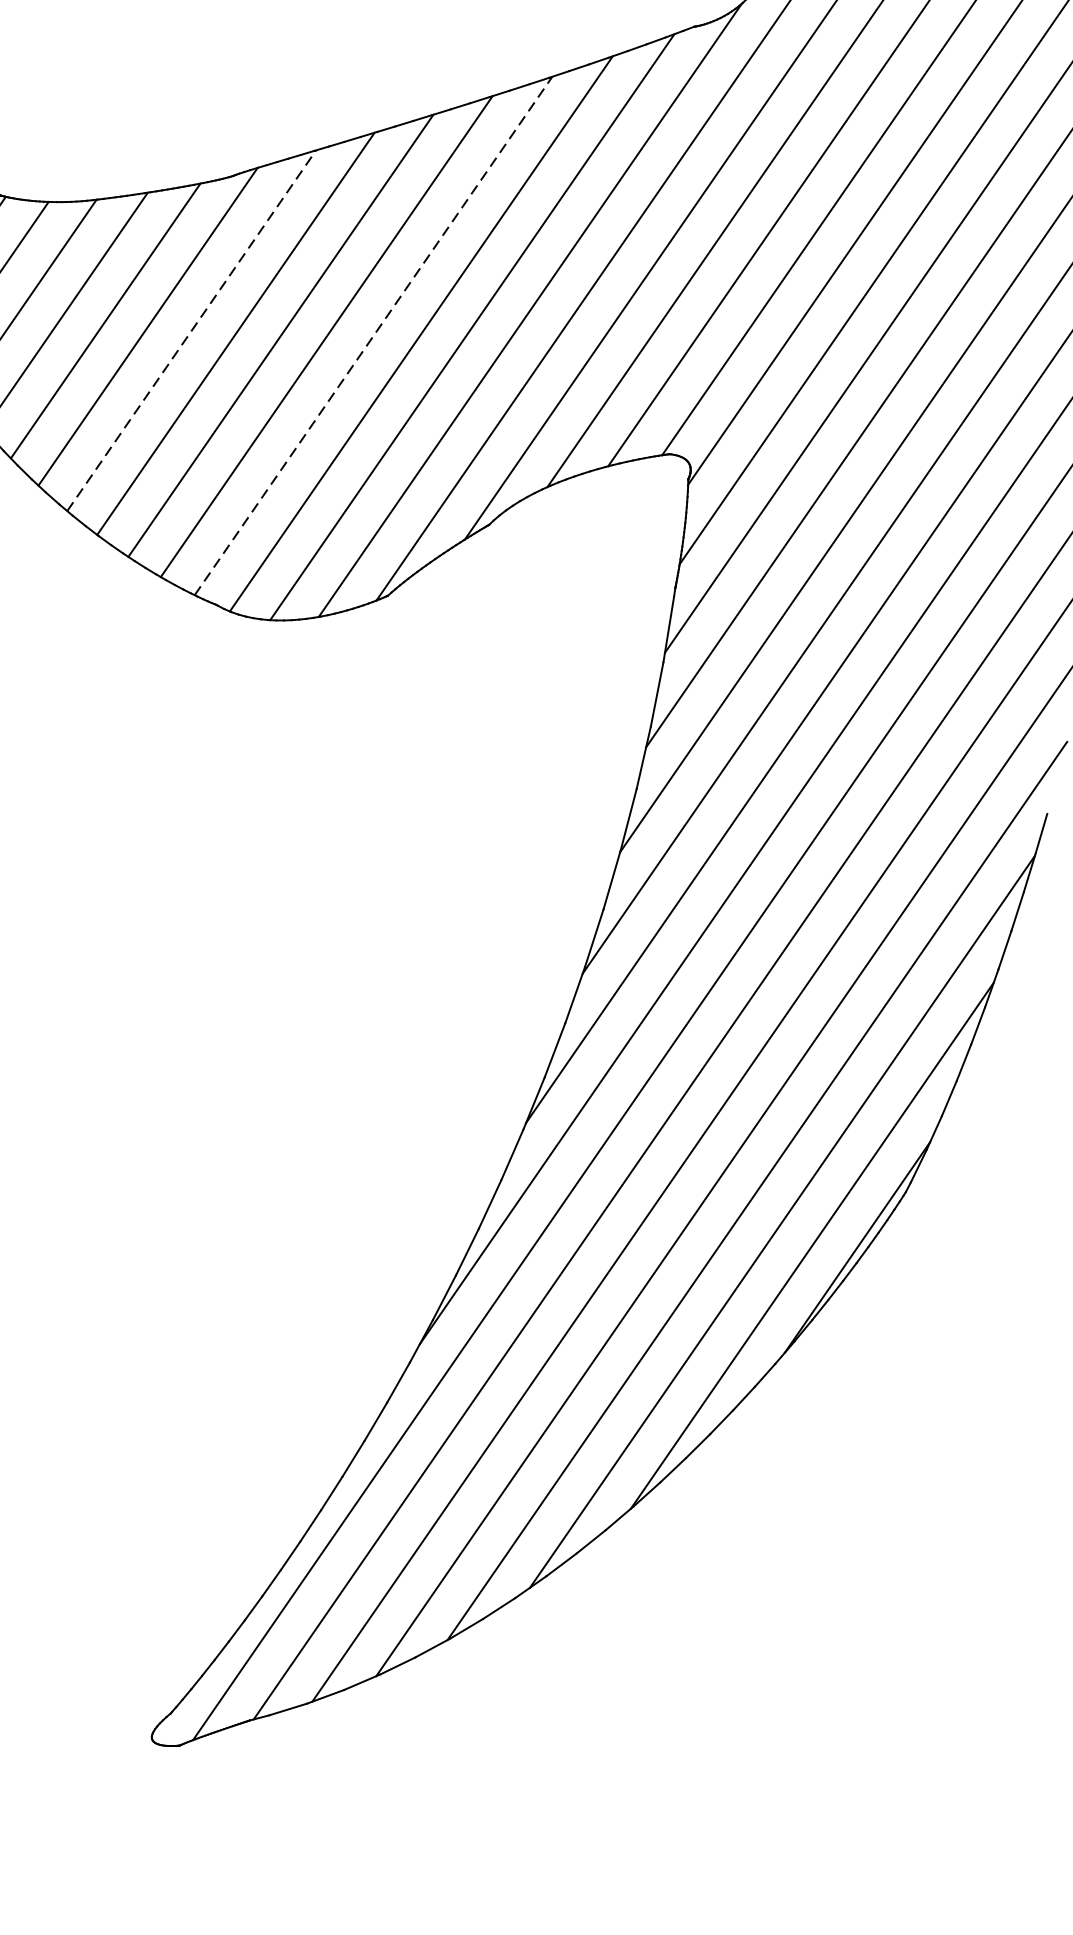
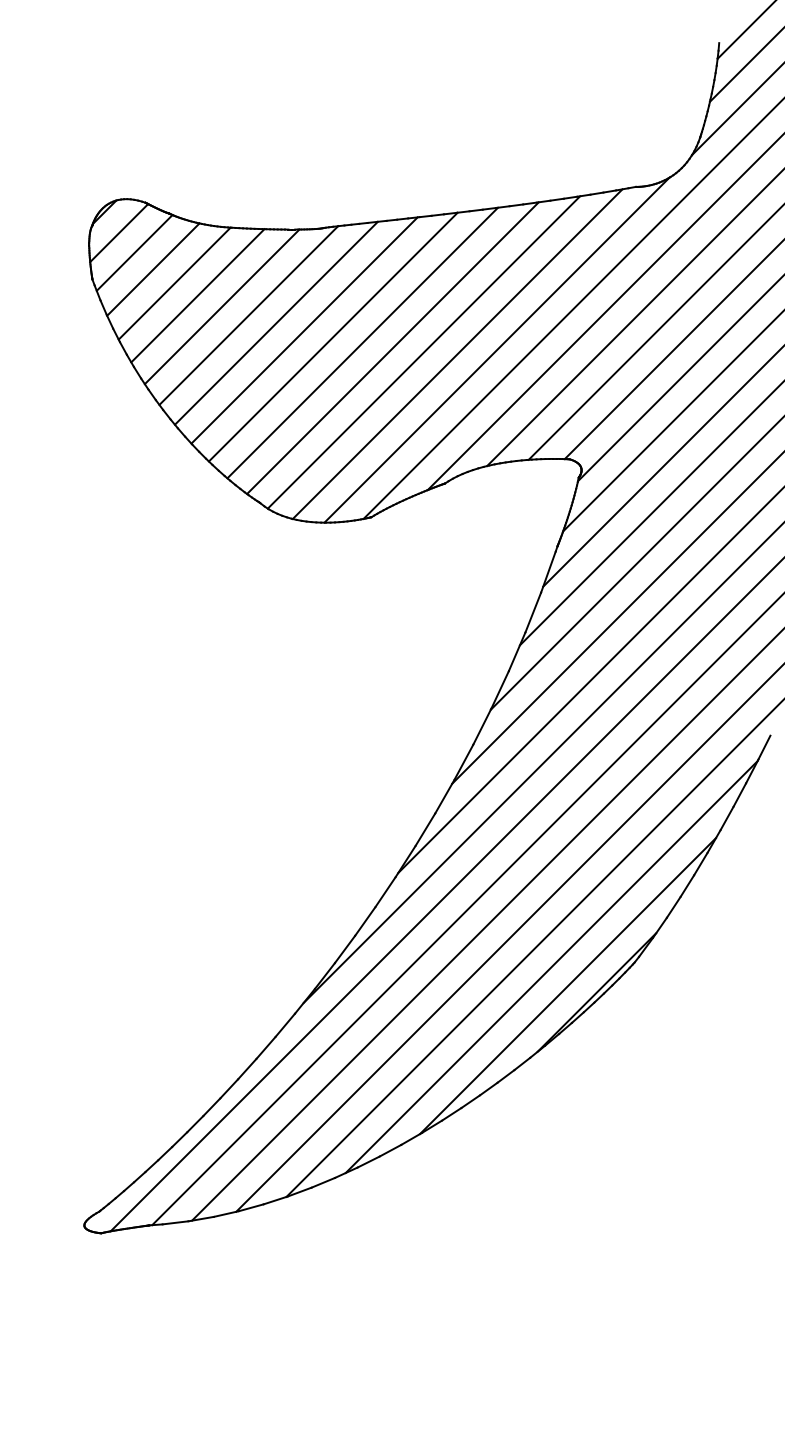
line: (191, 331) -> (276, 323), dashed -> solid
line: (374, 334) -> (393, 347), dashed -> solid

